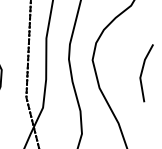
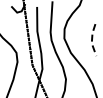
line: (140, 72) -> (91, 40), solid -> dashed

